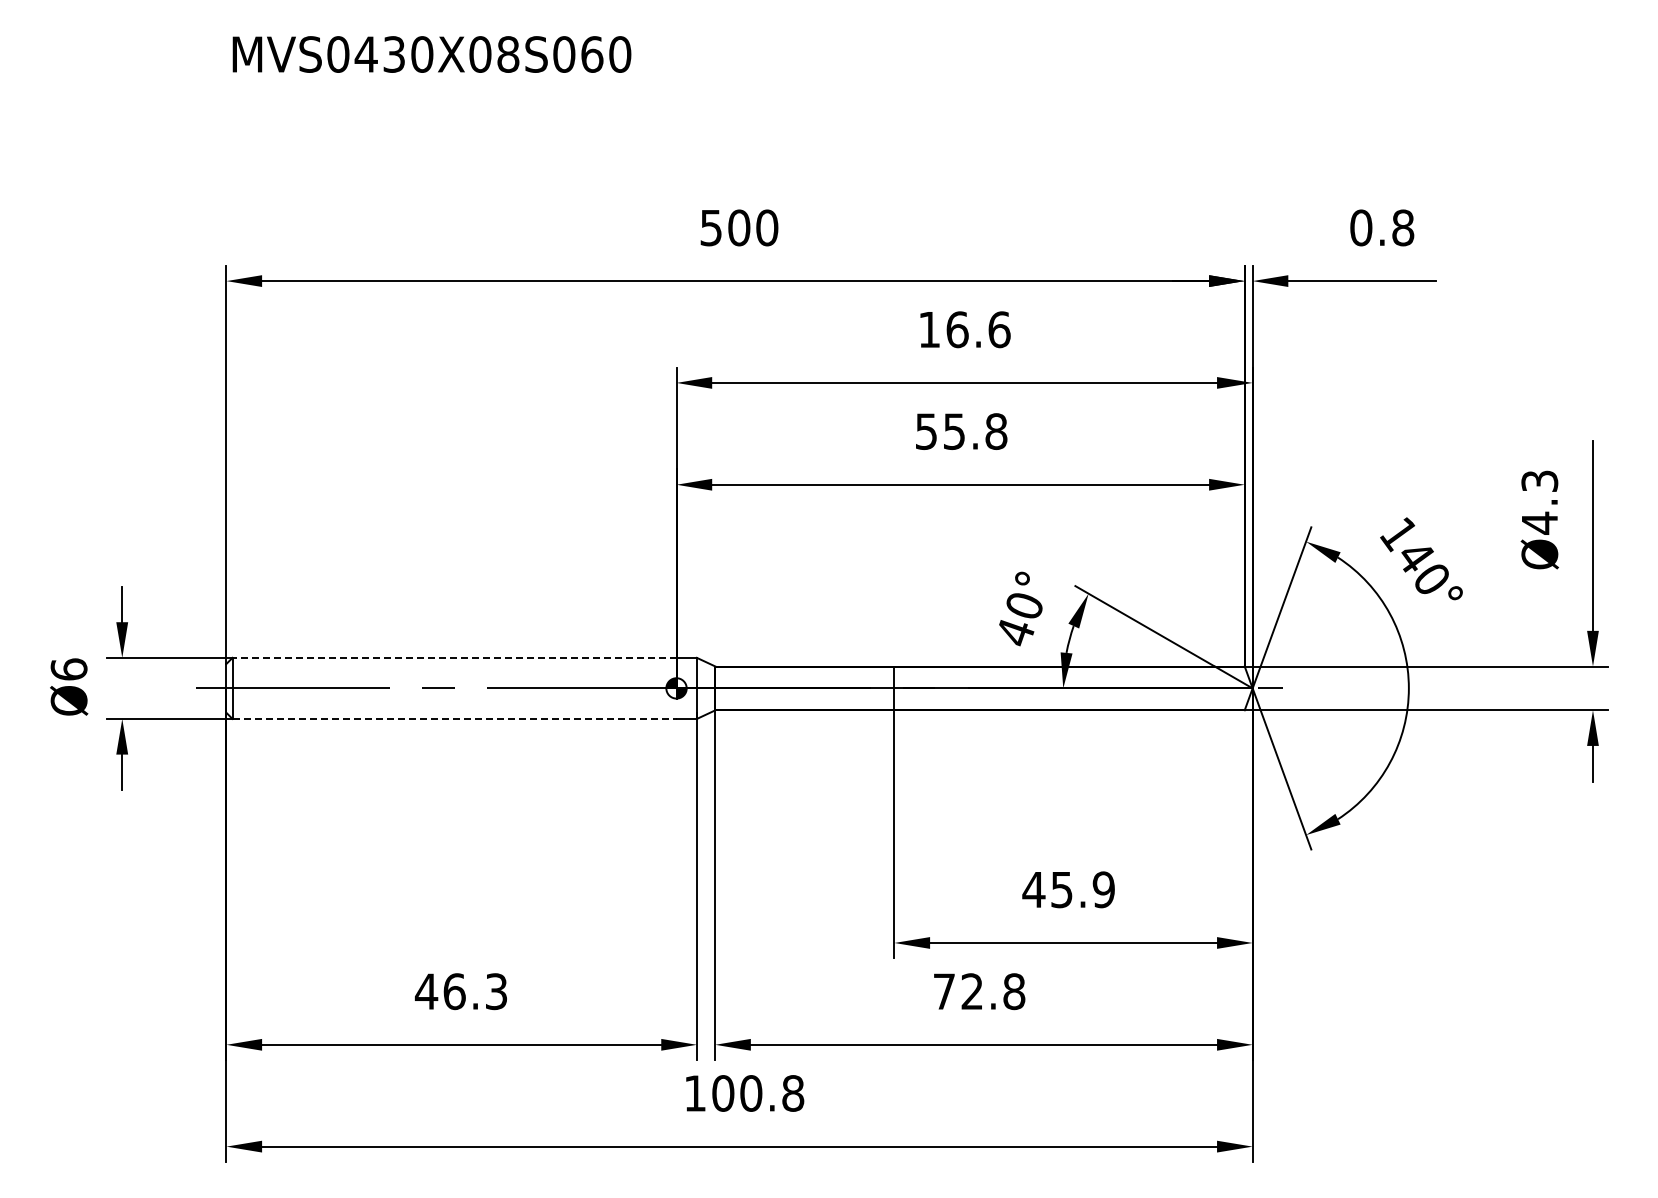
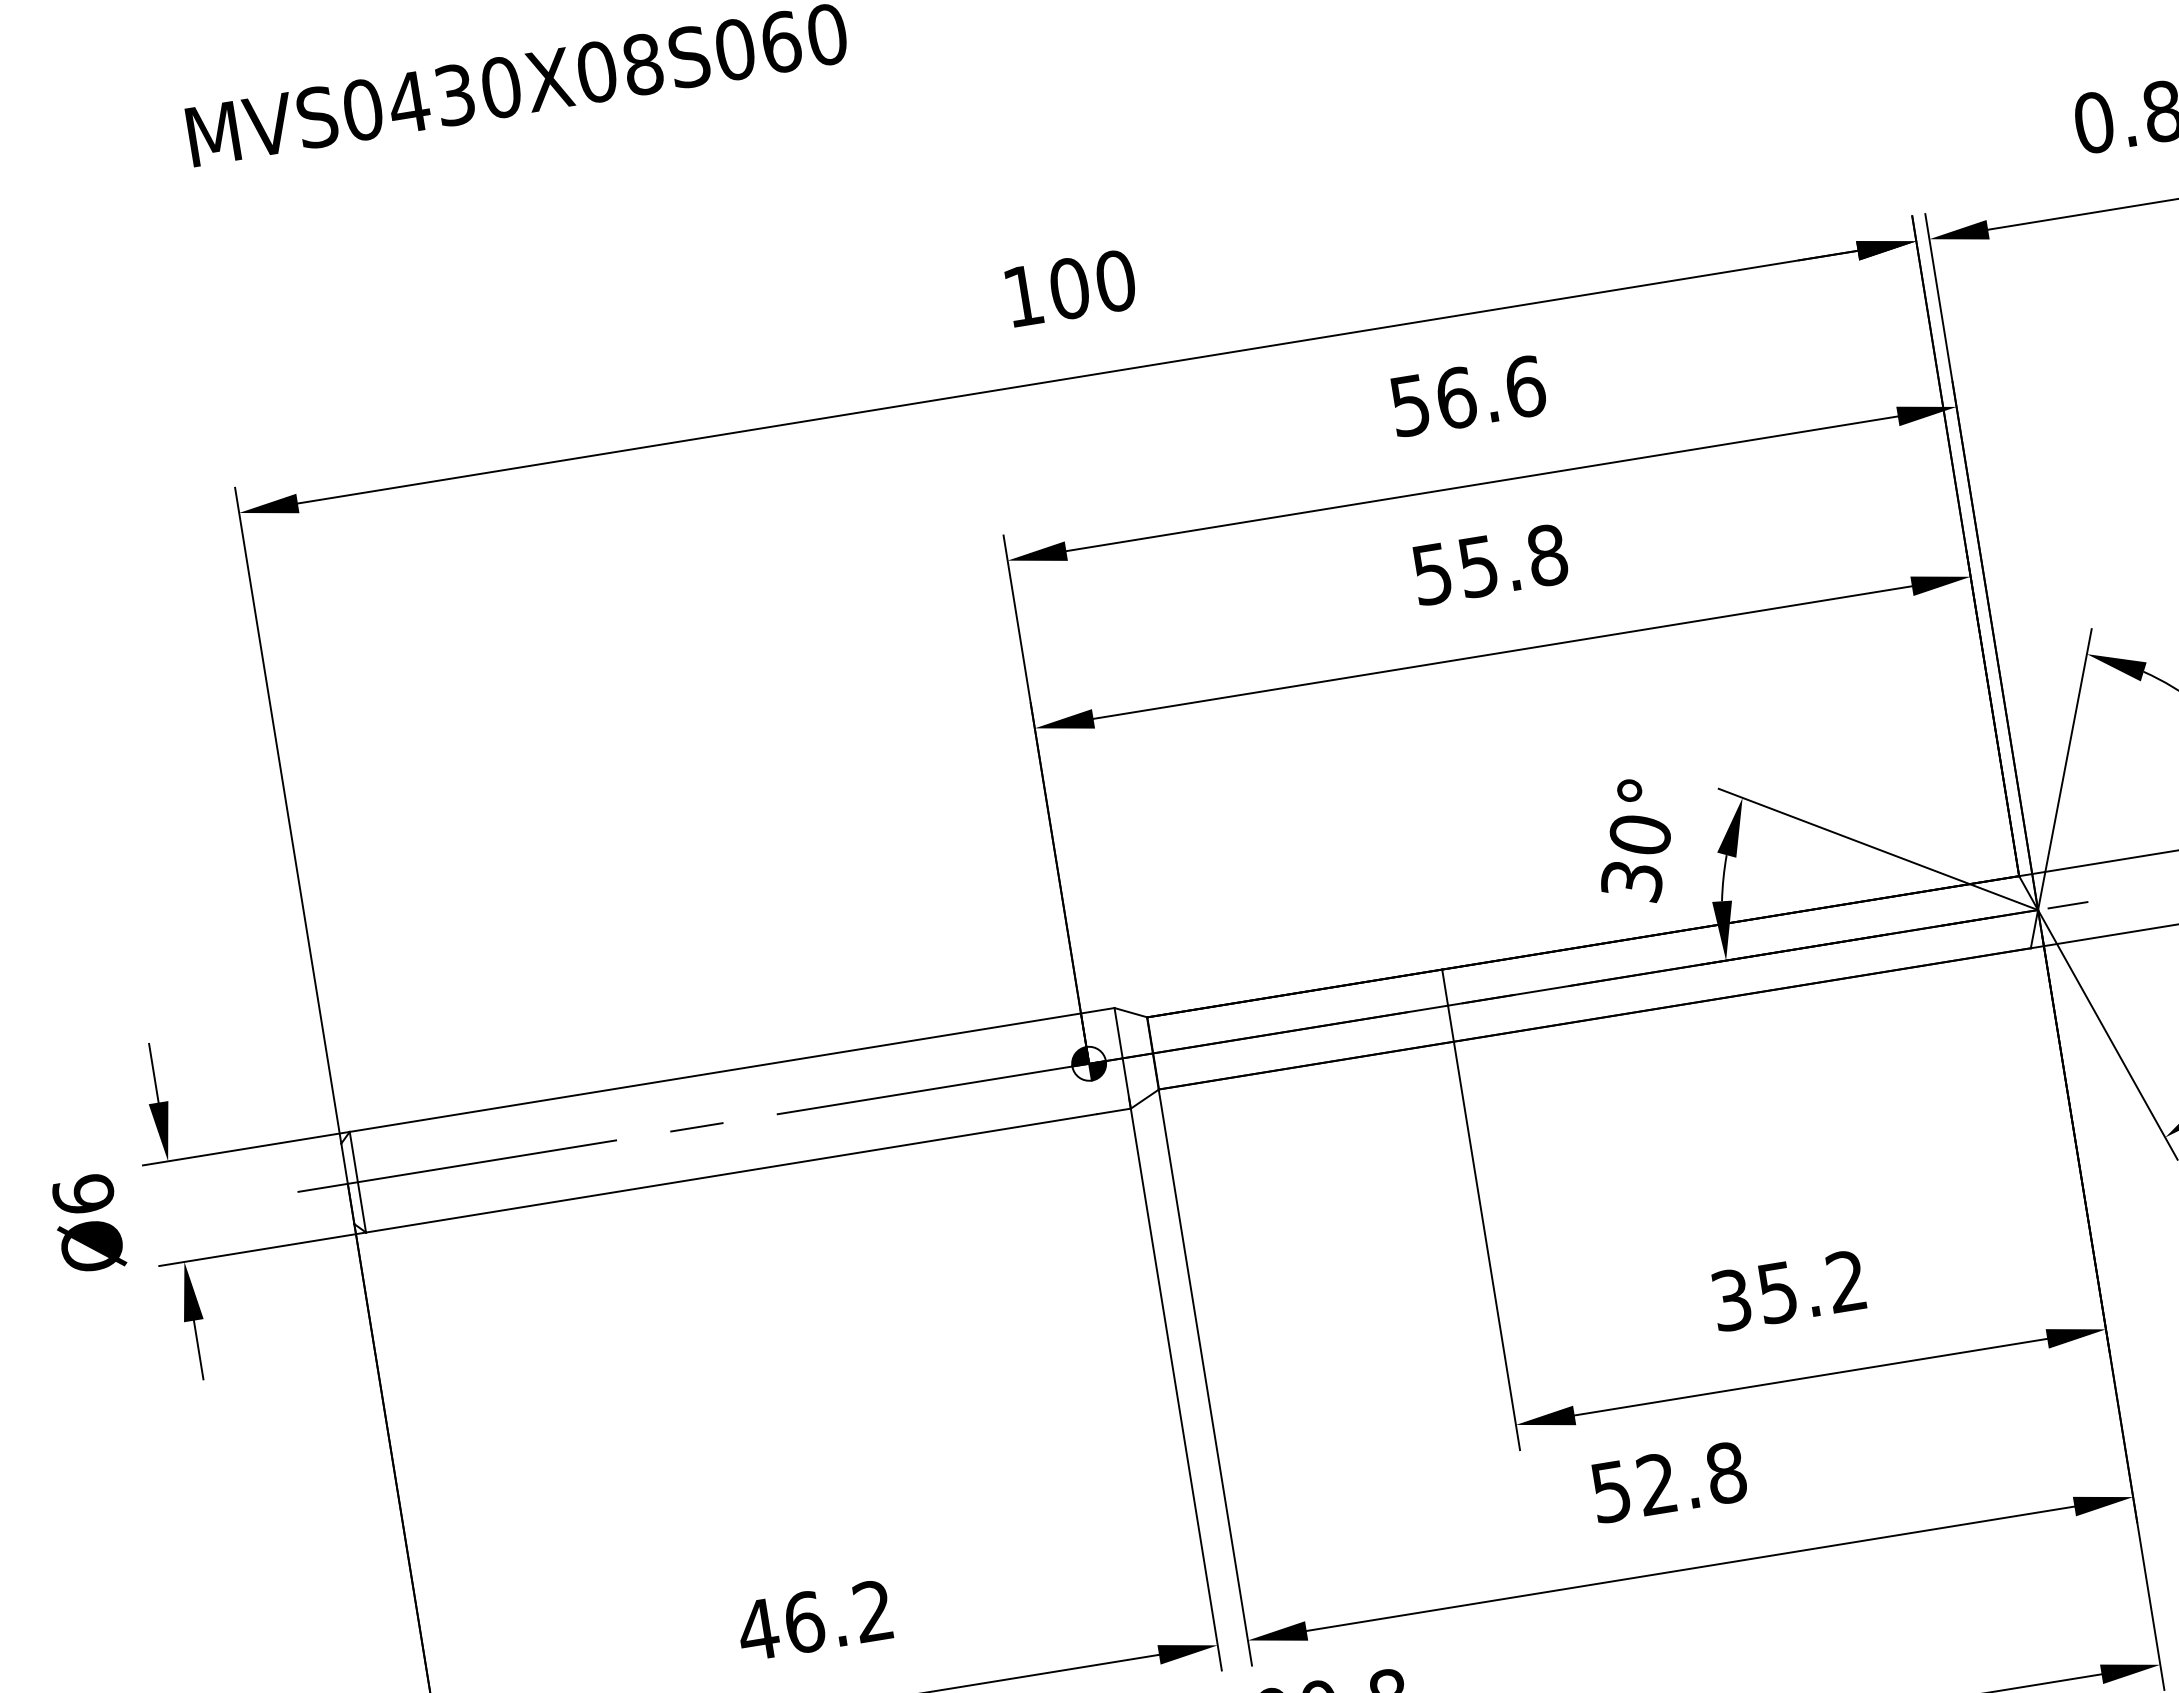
text: (710, 228) -> (1022, 297), 500 -> 100
text: (929, 330) -> (1410, 406), 16.6 -> 56.6
text: (1015, 633) -> (1632, 882), 40° -> 30°
line: (454, 657) -> (715, 1072), dashed -> solid
line: (454, 718) -> (731, 1172), dashed -> solid
text: (1068, 889) -> (1788, 1290), 45.9 -> 35.2
text: (495, 991) -> (871, 1611), 46.3 -> 46.2
text: (943, 991) -> (1609, 1491), 72.8 -> 52.8

